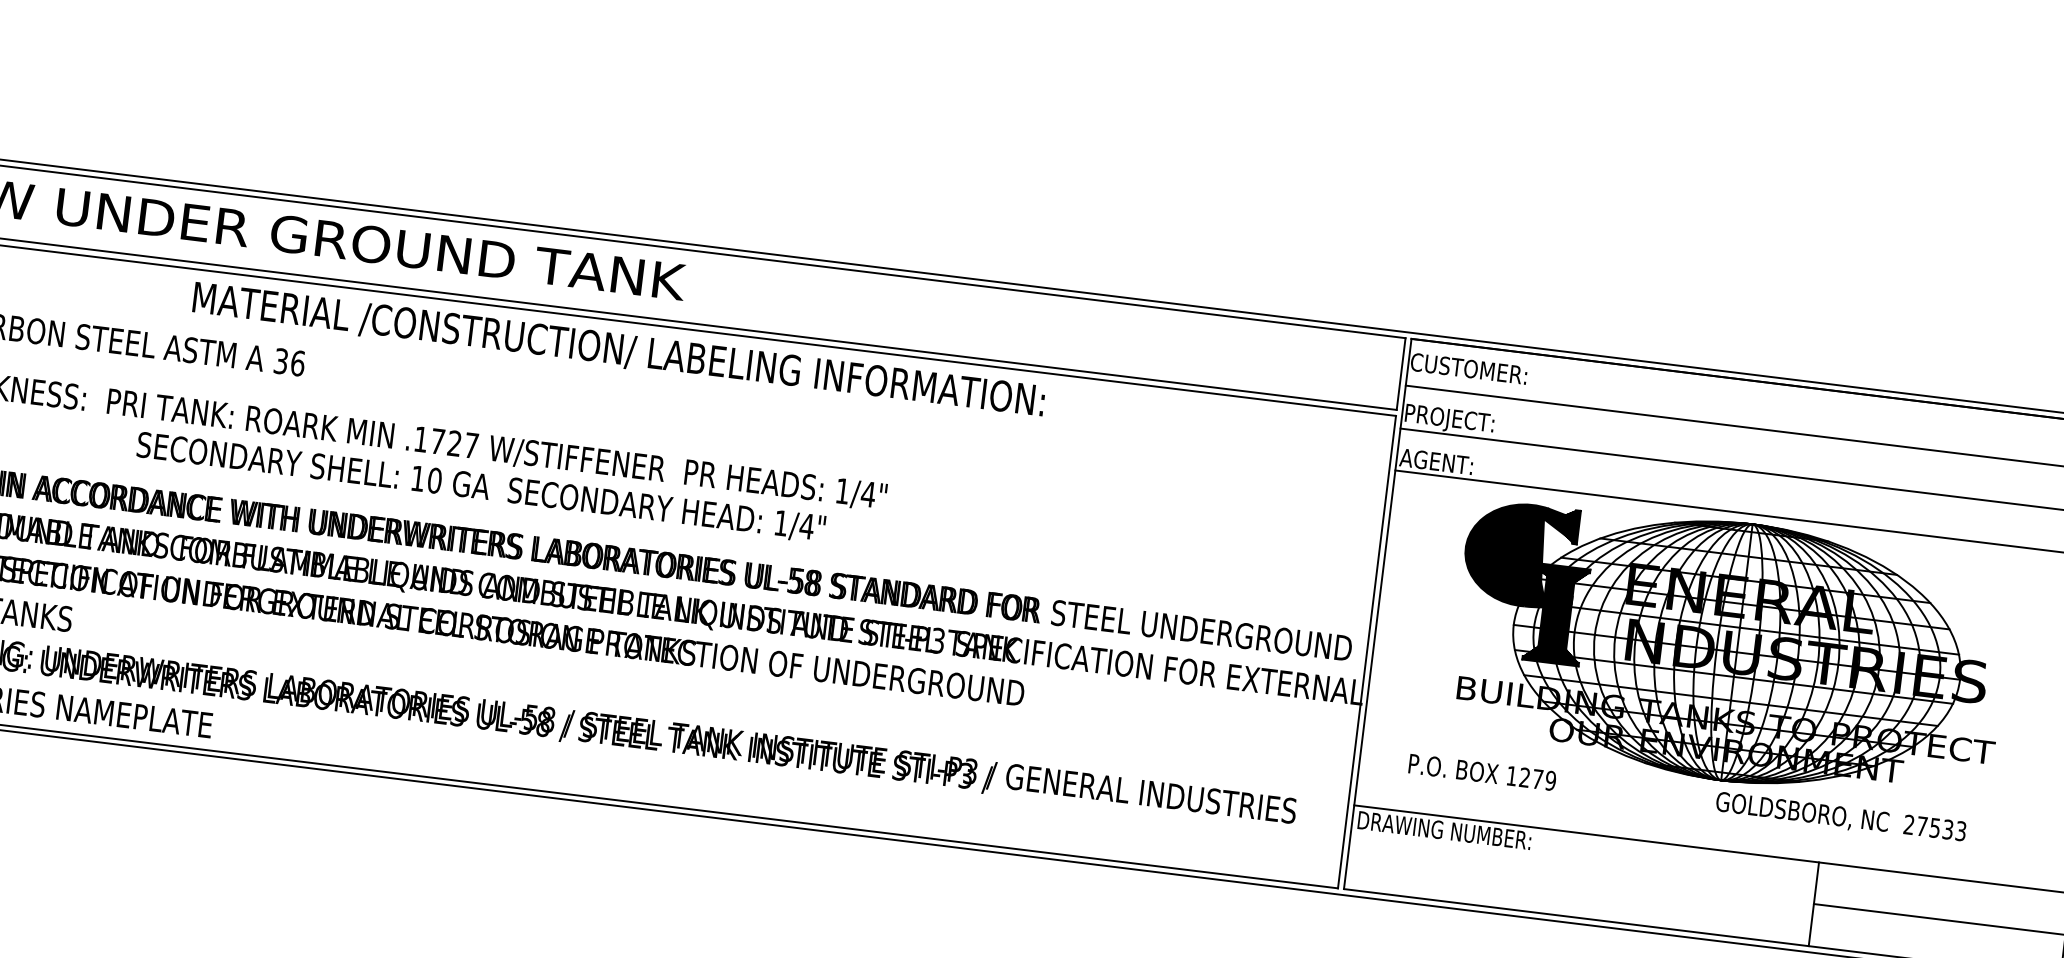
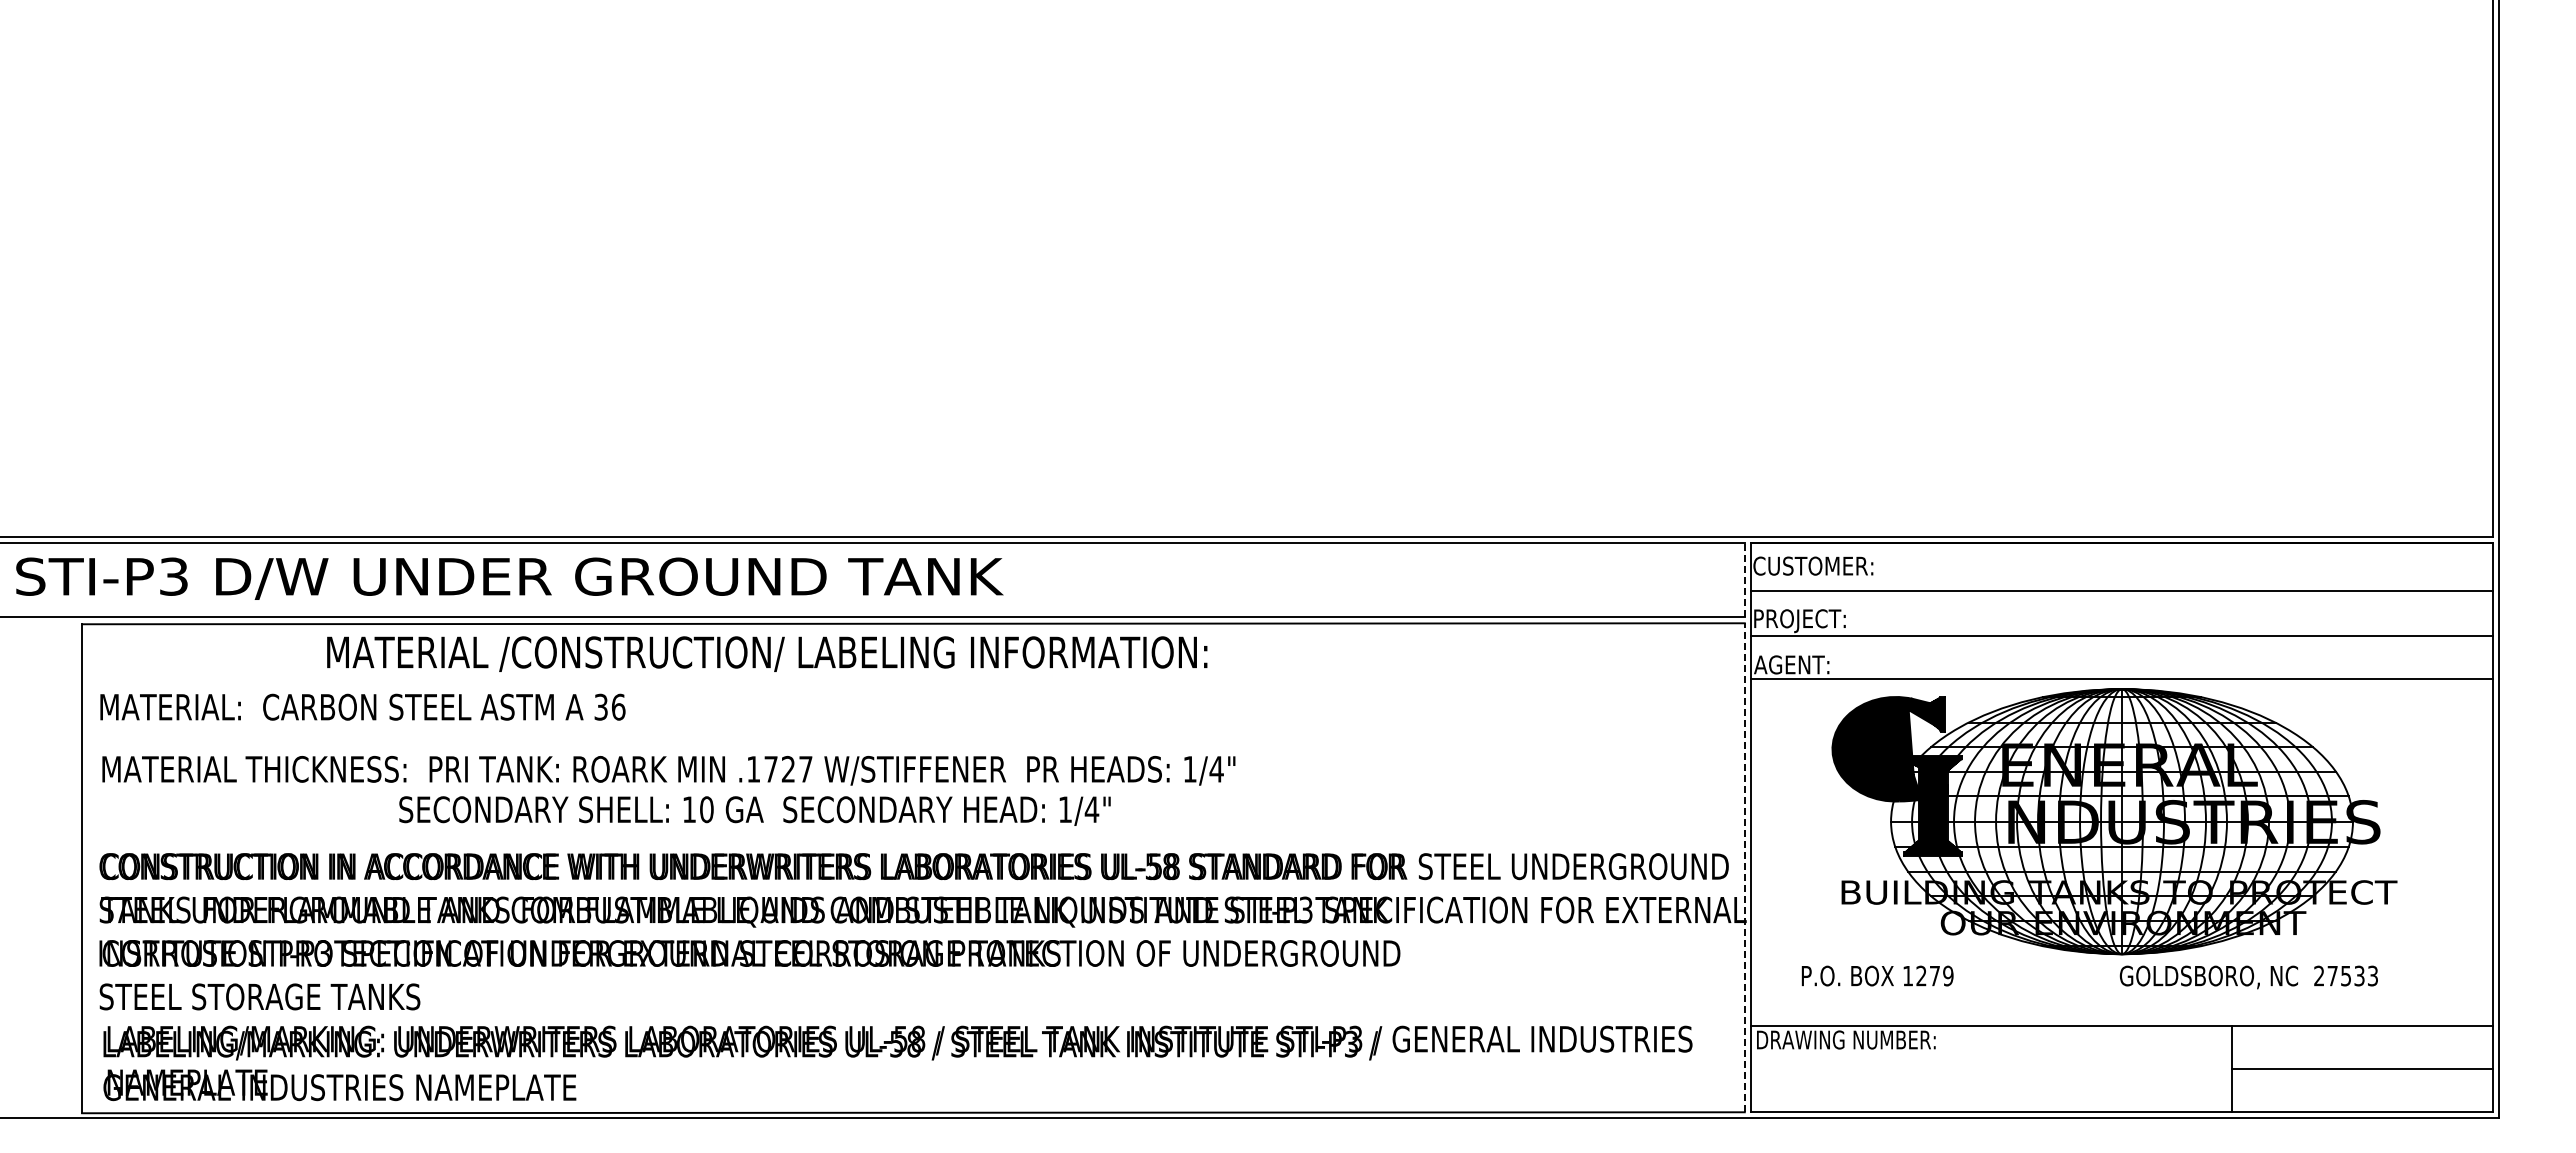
text: (619, 350) -> (767, 653), moved
line: (1400, 373) -> (1744, 579), solid -> dashed
text: (480, 487) -> (754, 810), moved
line: (1366, 651) -> (1744, 867), solid -> dashed

